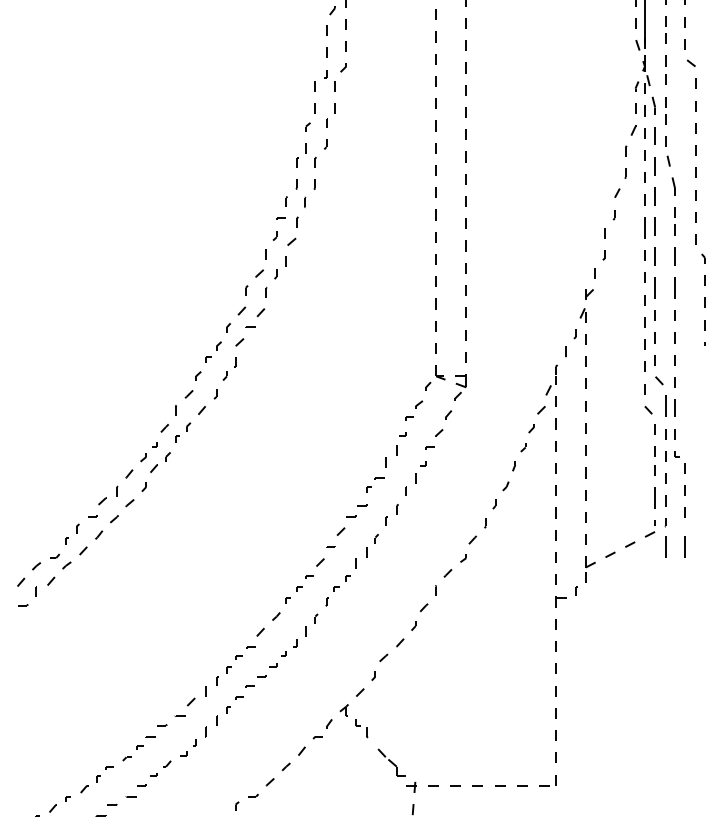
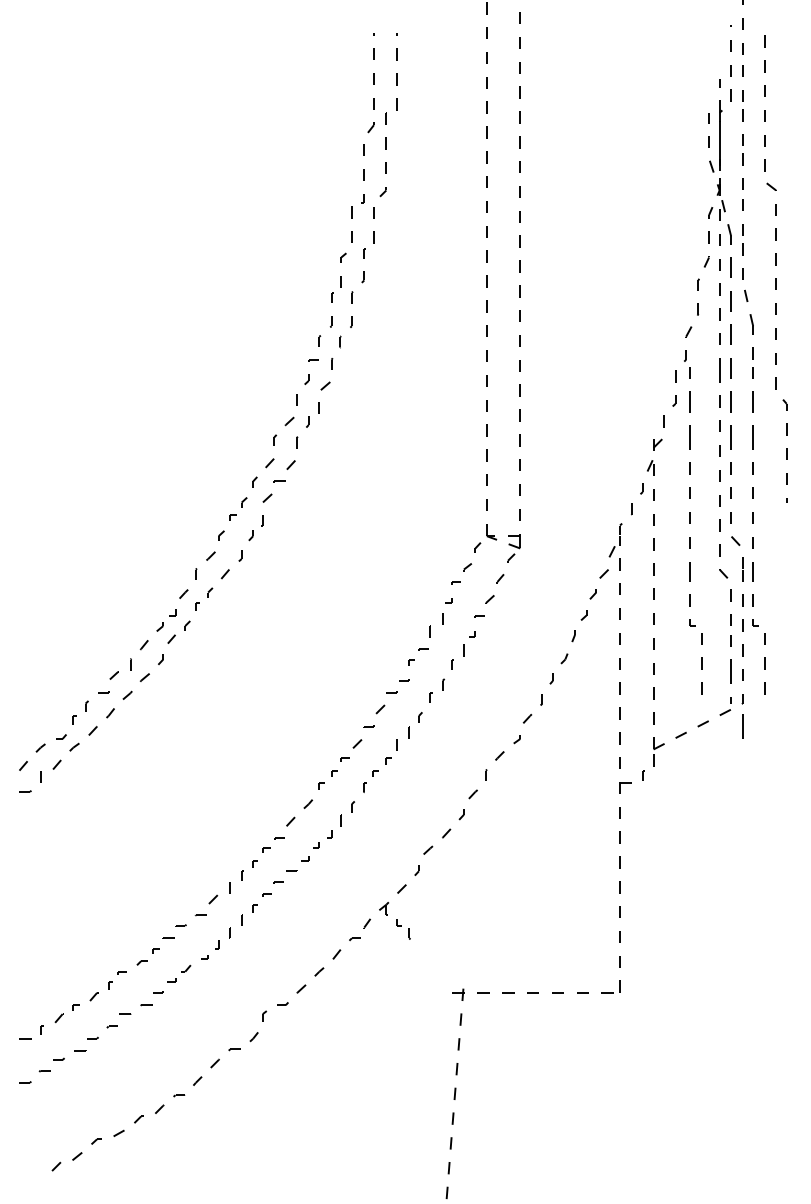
part: (618, 365) -> (690, 523), added
line: (685, 546) -> (764, 726), removed
part: (391, 762) -> (436, 966), removed

